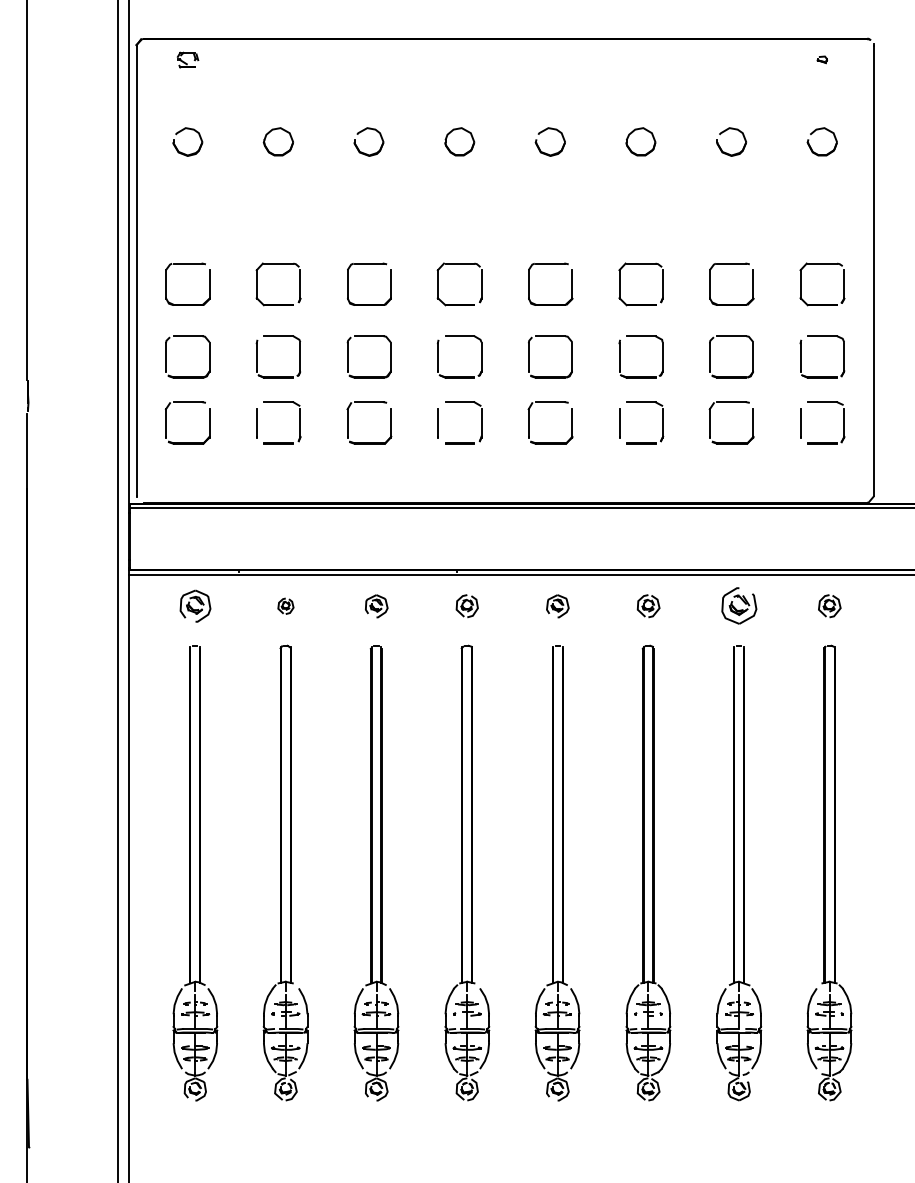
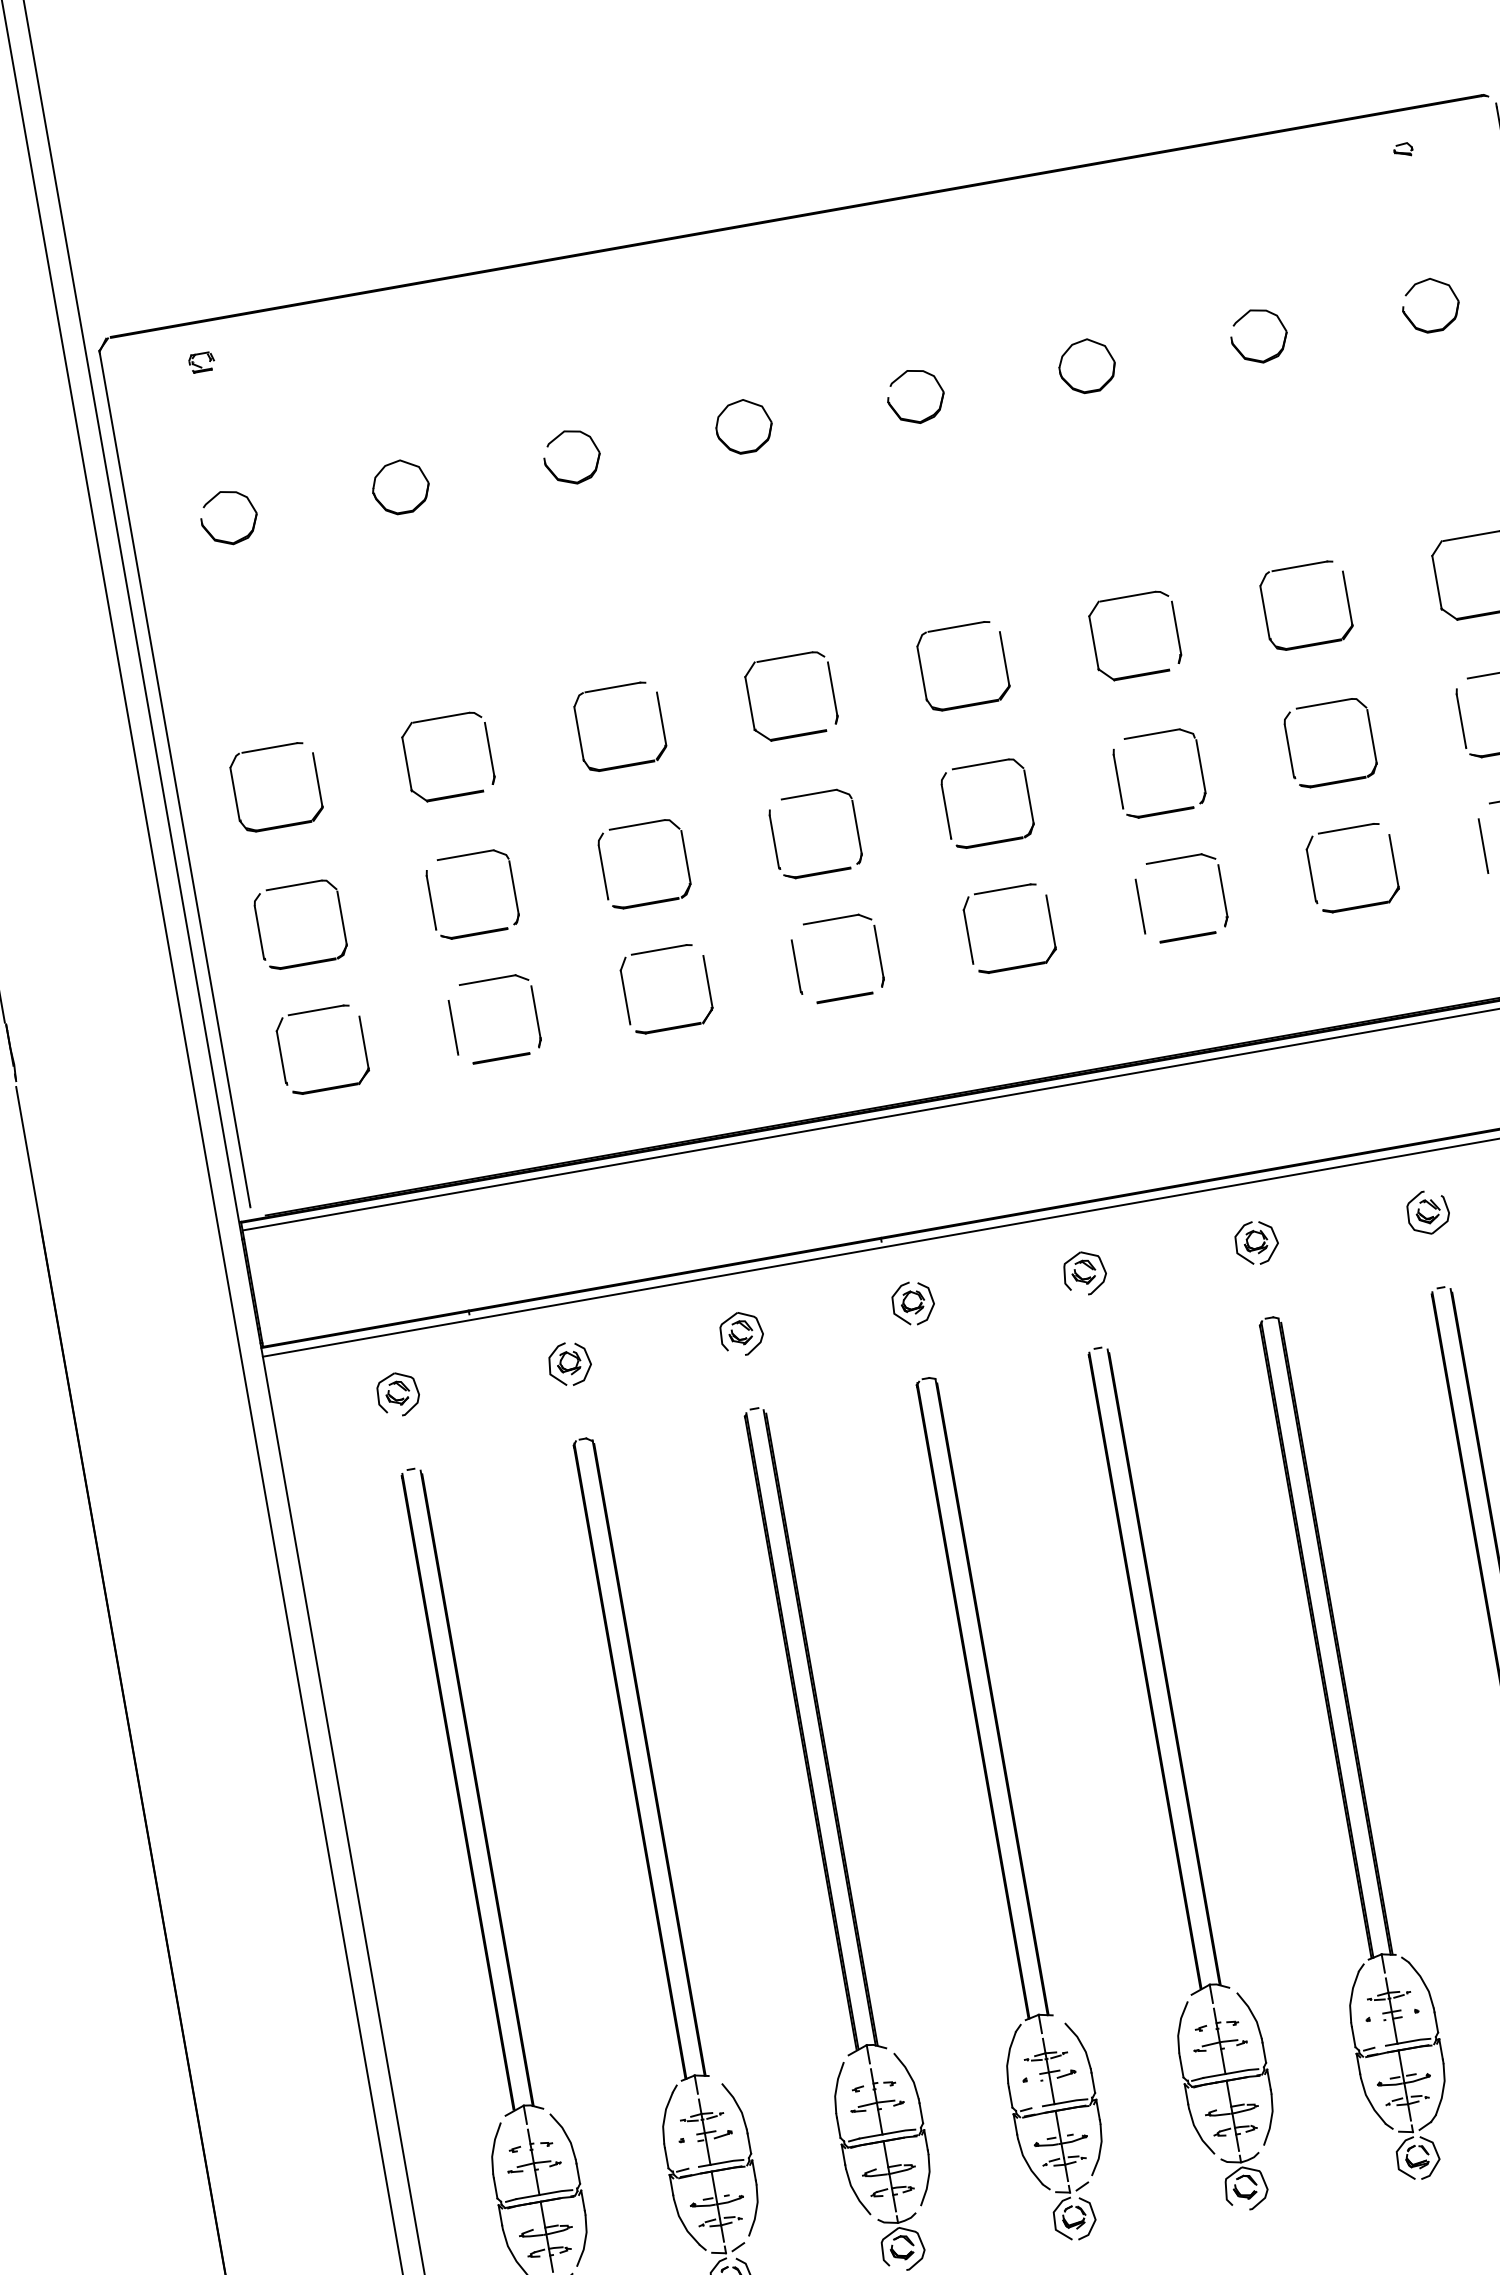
part: (187, 59) -> (200, 361), size x0.62
part: (194, 606) -> (396, 1395), size x0.71
part: (285, 606) -> (569, 1364), size x1.43
part: (738, 606) -> (1426, 1213), size x0.62

